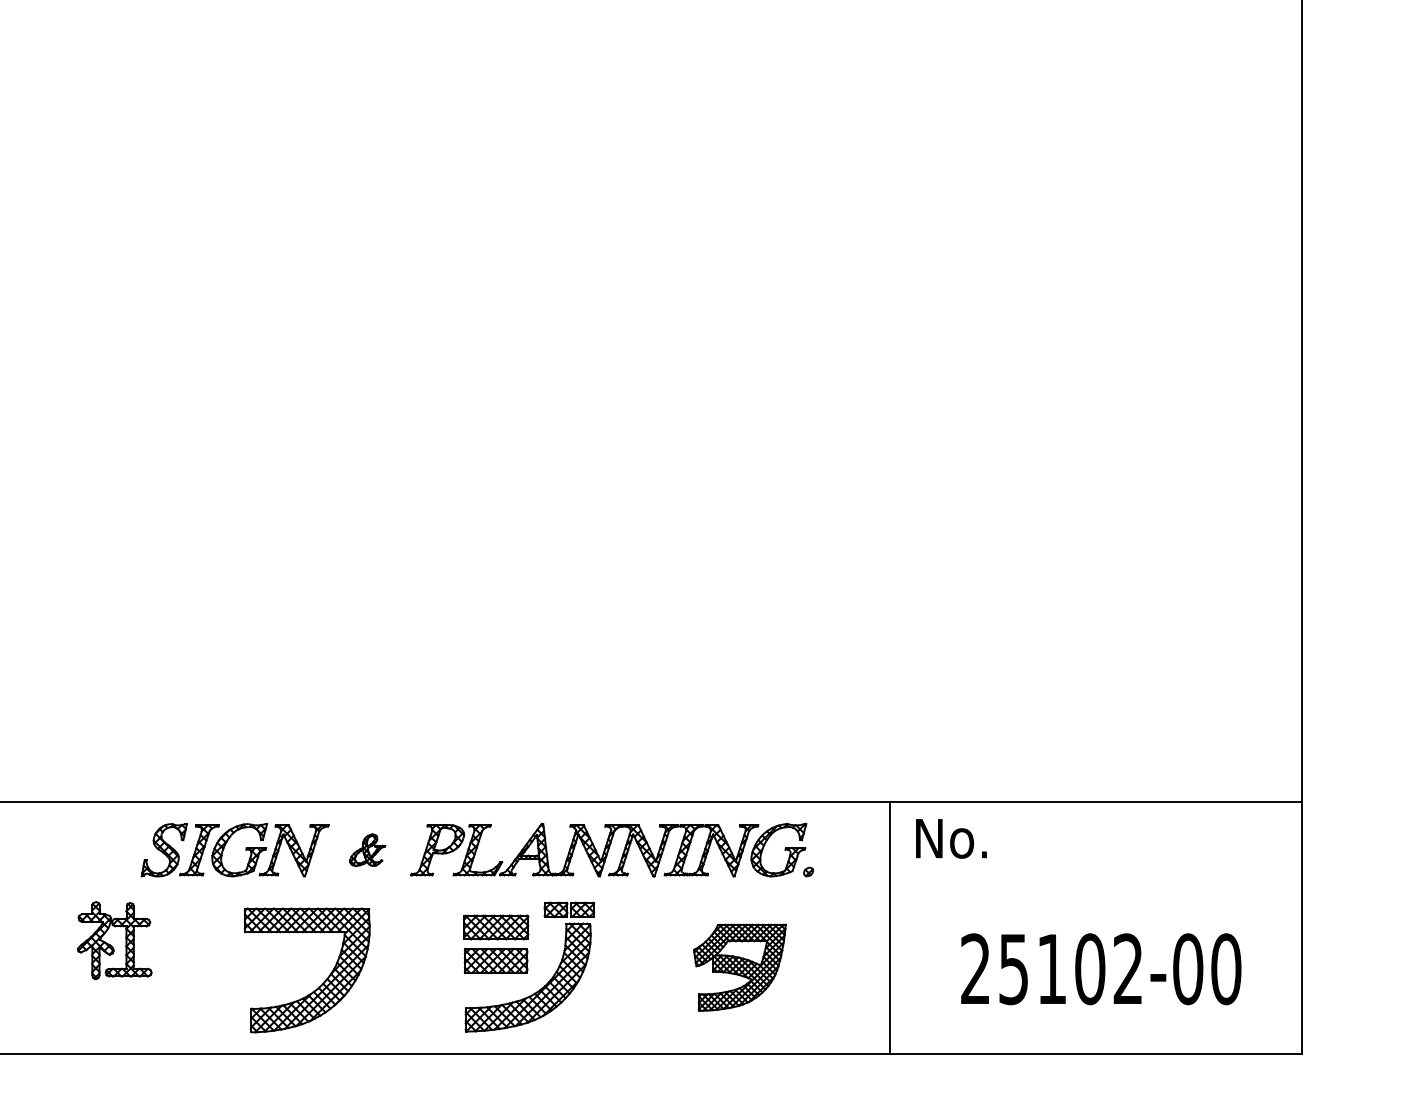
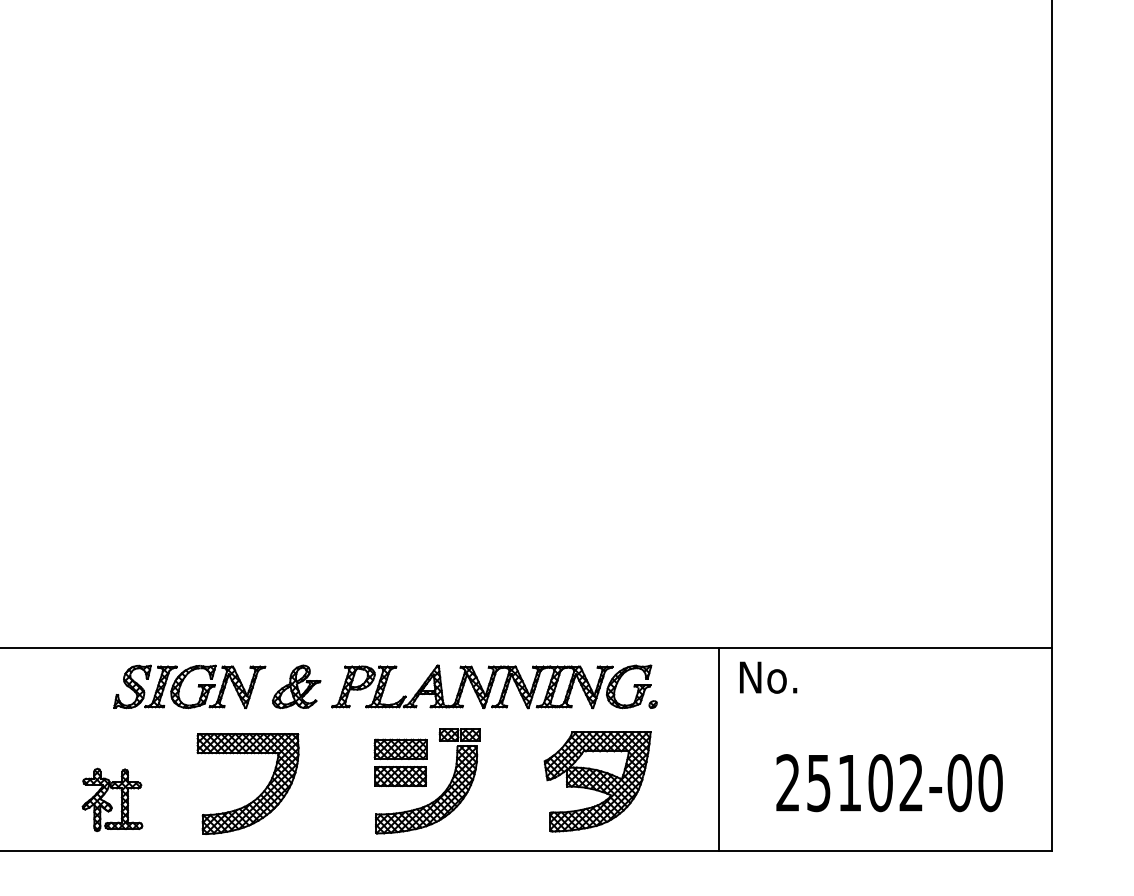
part: (367, 849) -> (296, 686), size x1.67
part: (114, 940) -> (112, 799), moved
part: (739, 967) -> (597, 781), size x1.43

